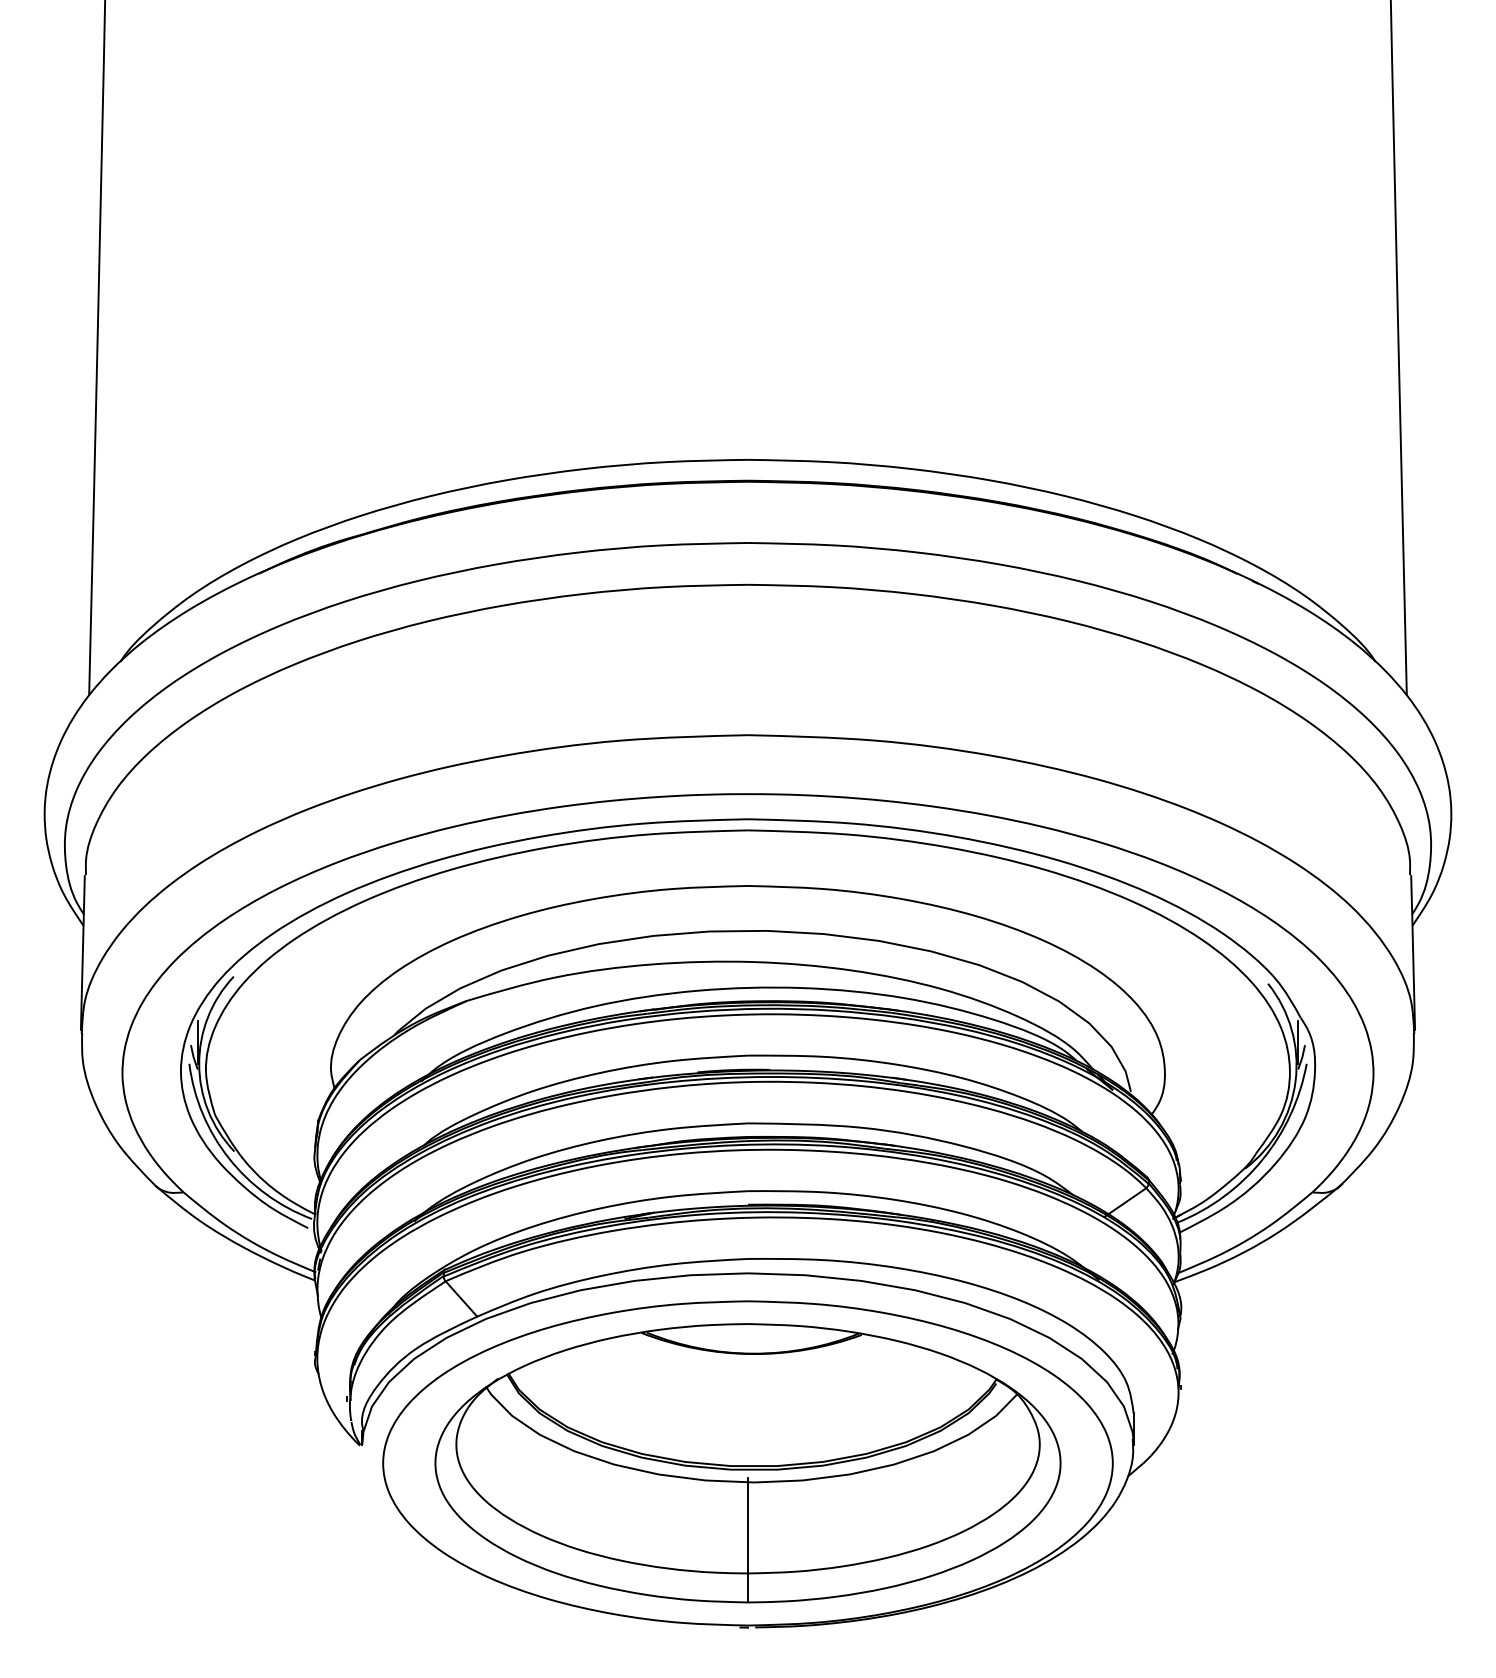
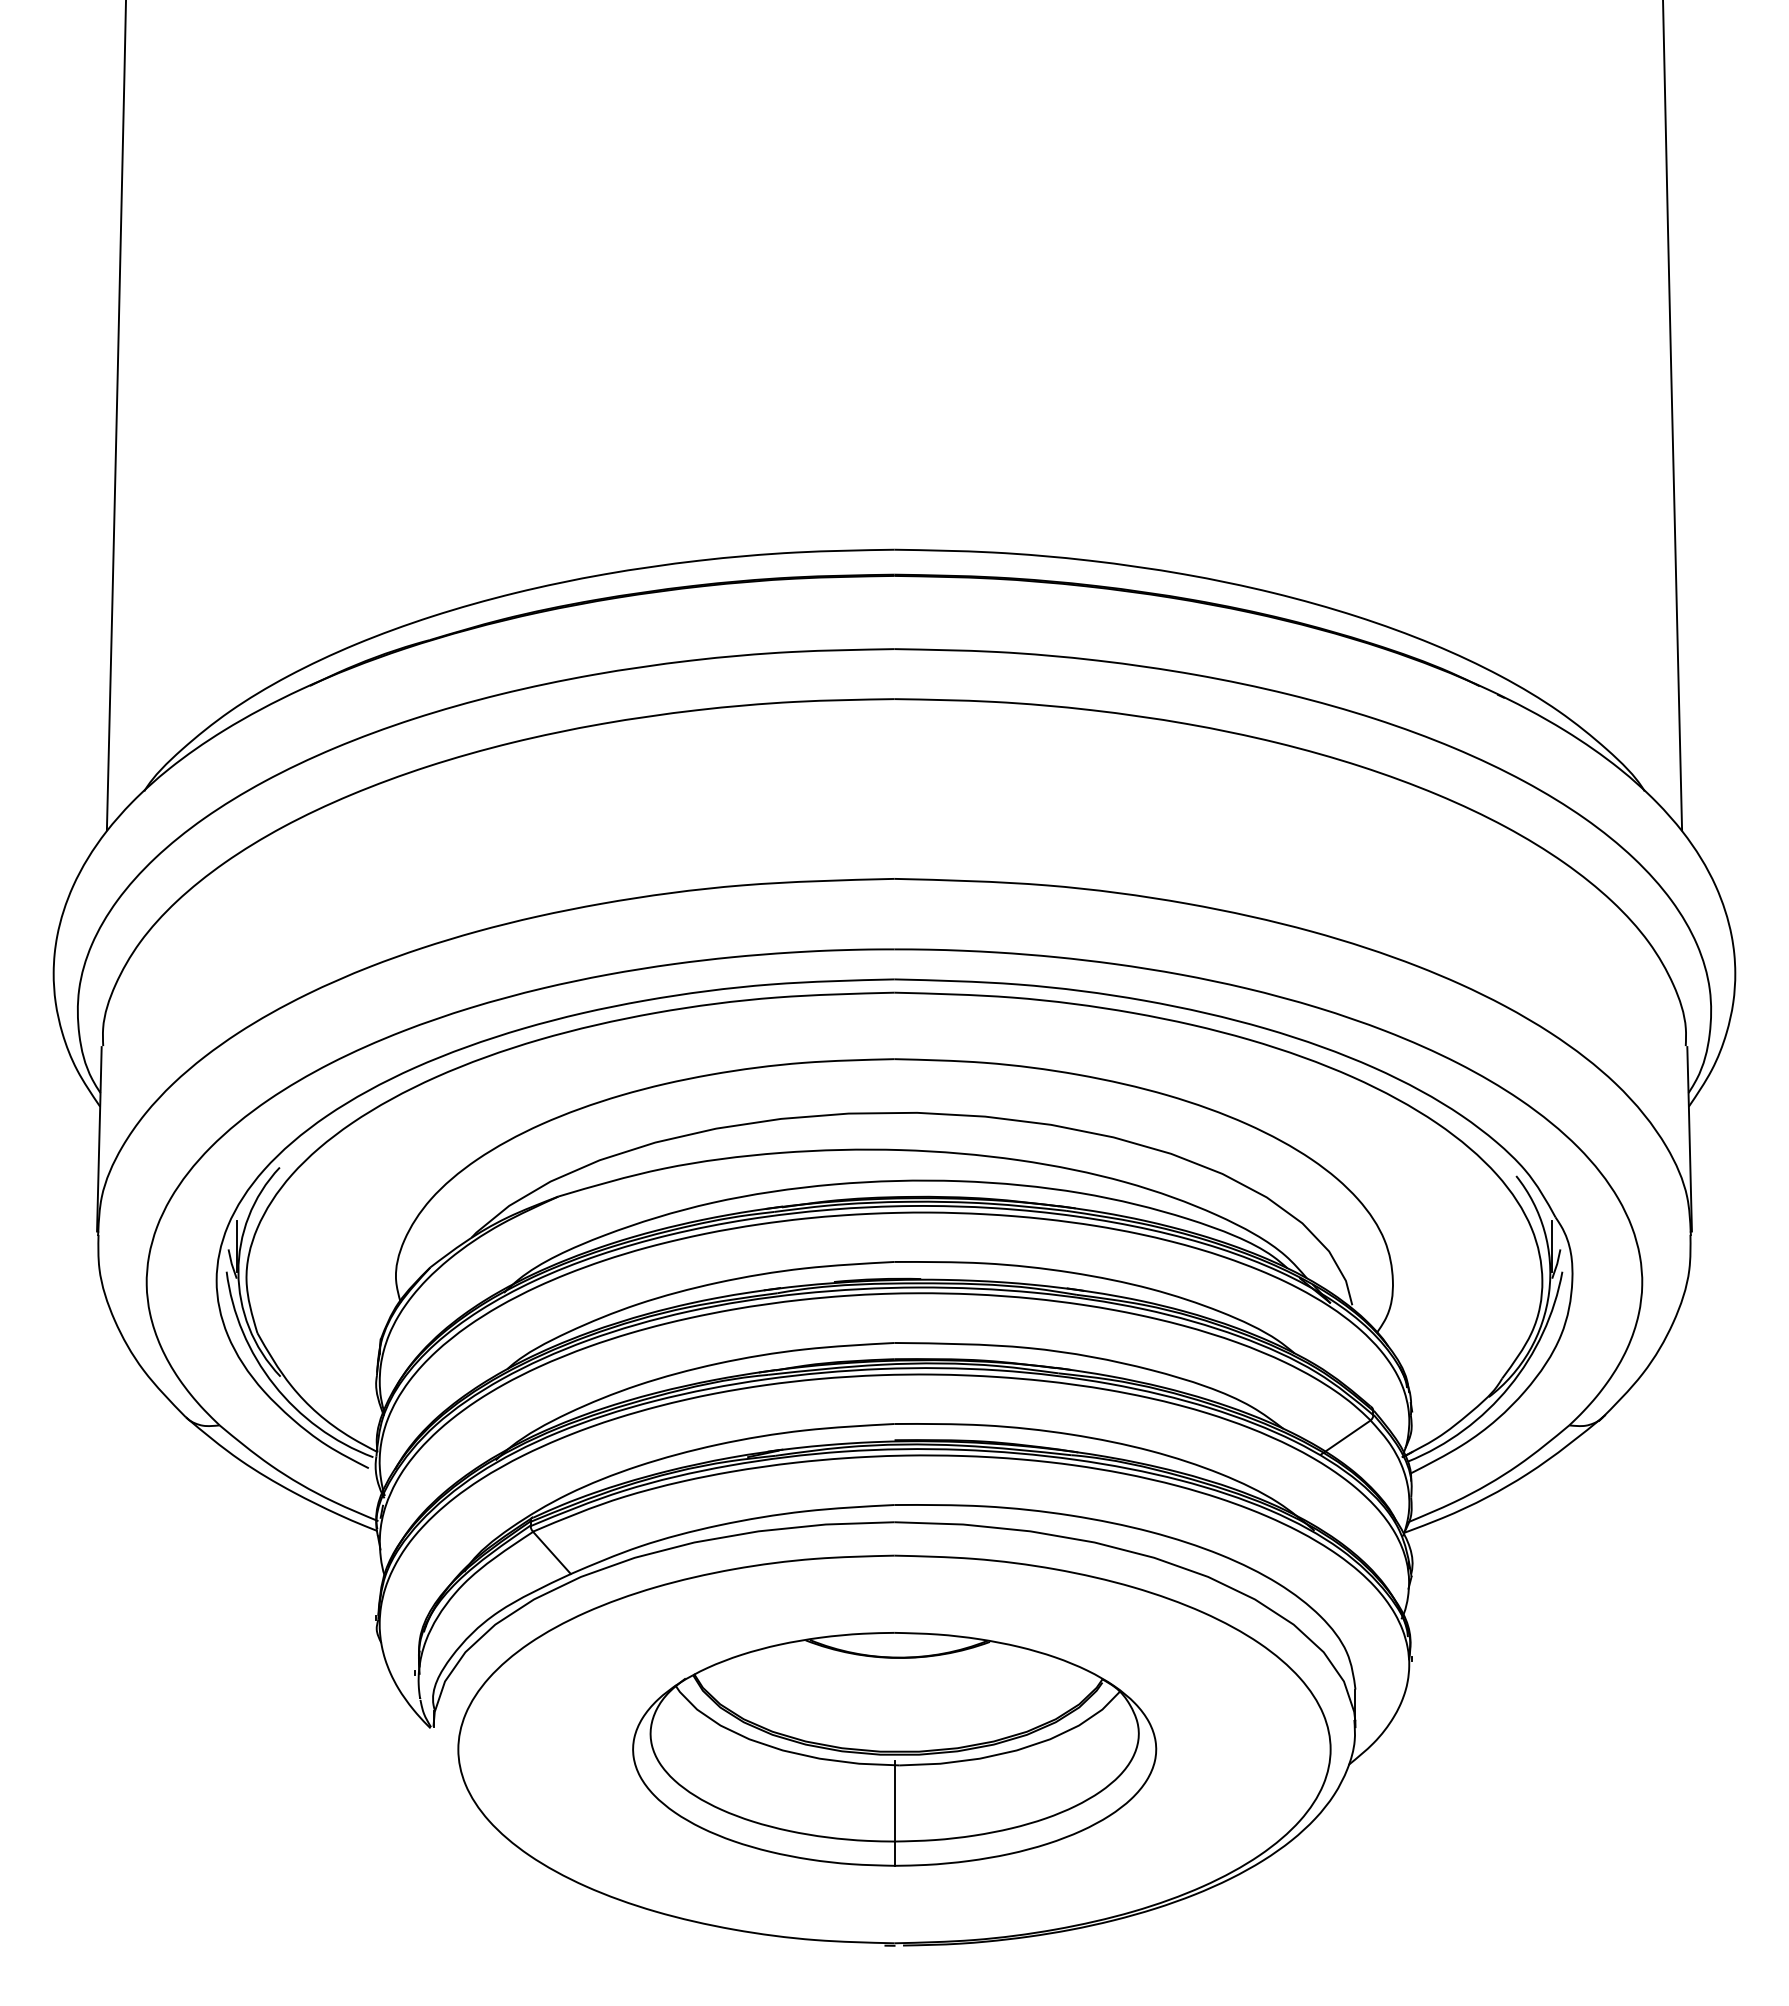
part: (748, 1463) -> (894, 1749), size x0.7

